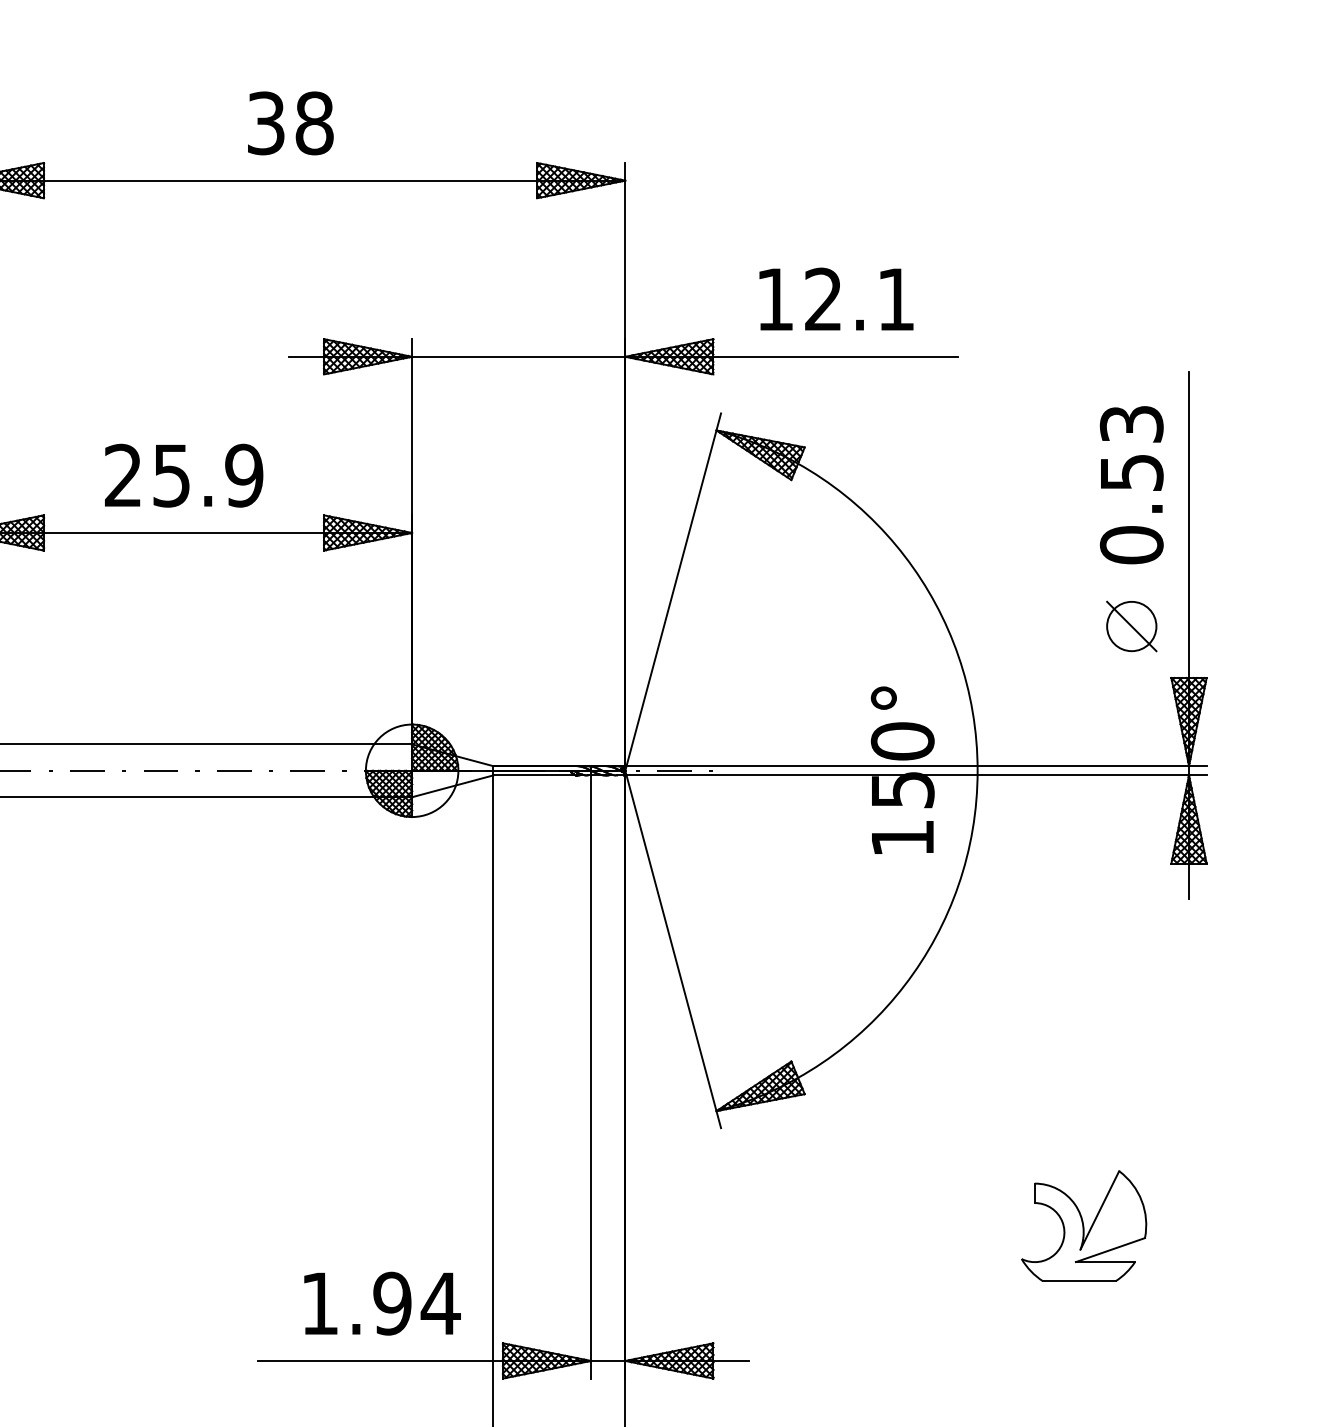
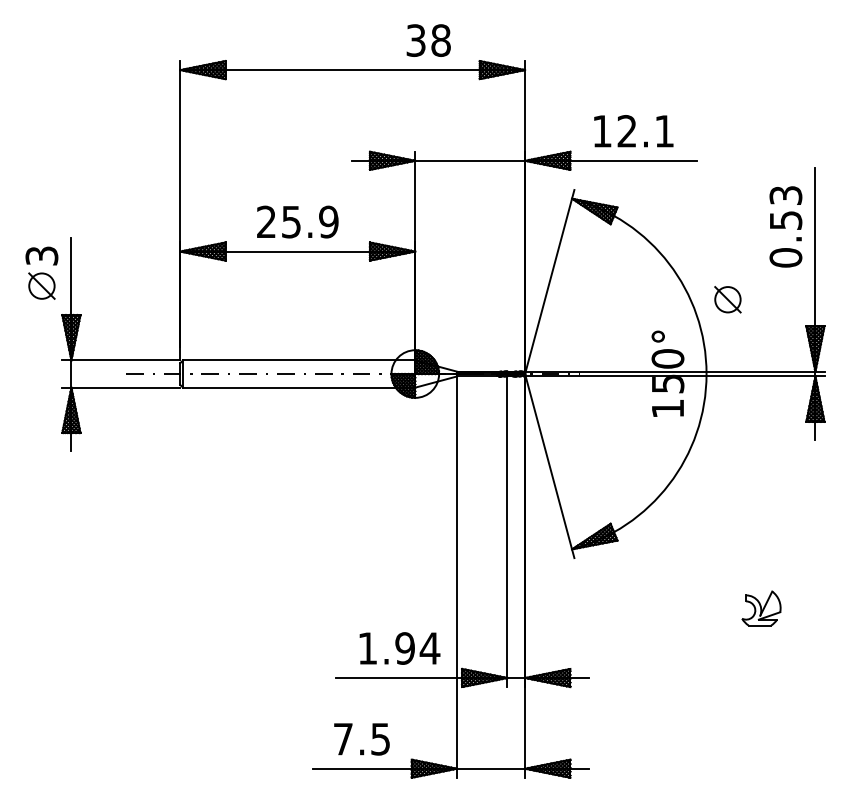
text: (290, 123) -> (428, 40), moved
part: (1130, 626) -> (727, 299), moved
part: (1084, 1225) -> (761, 608), size x0.6

